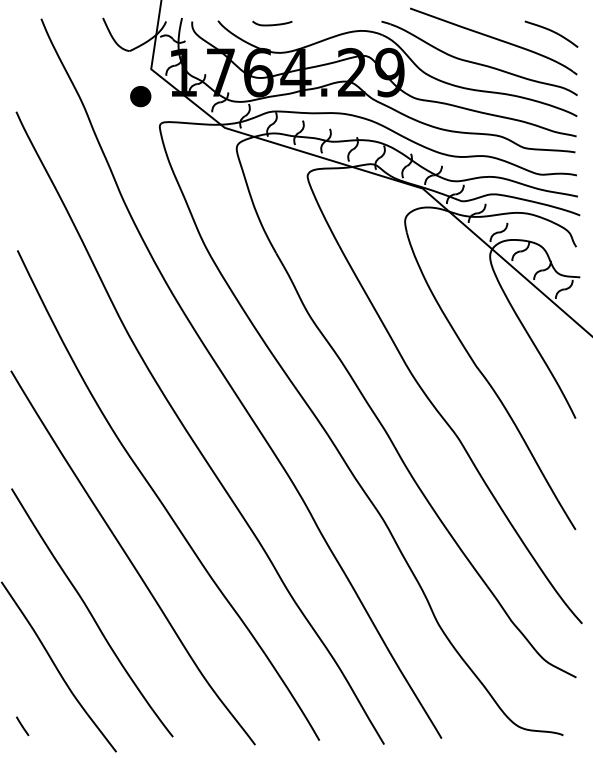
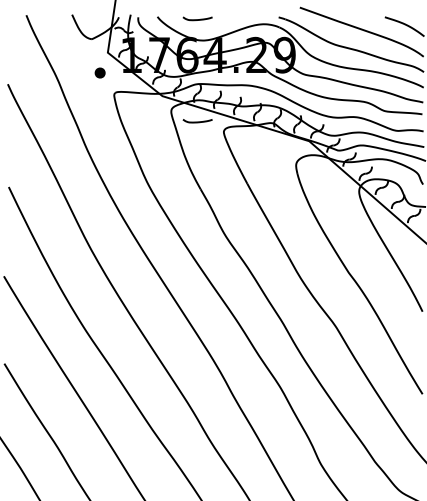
part: (140, 96) -> (99, 72), size x0.7
curve: (272, 162) -> (197, 121), added

